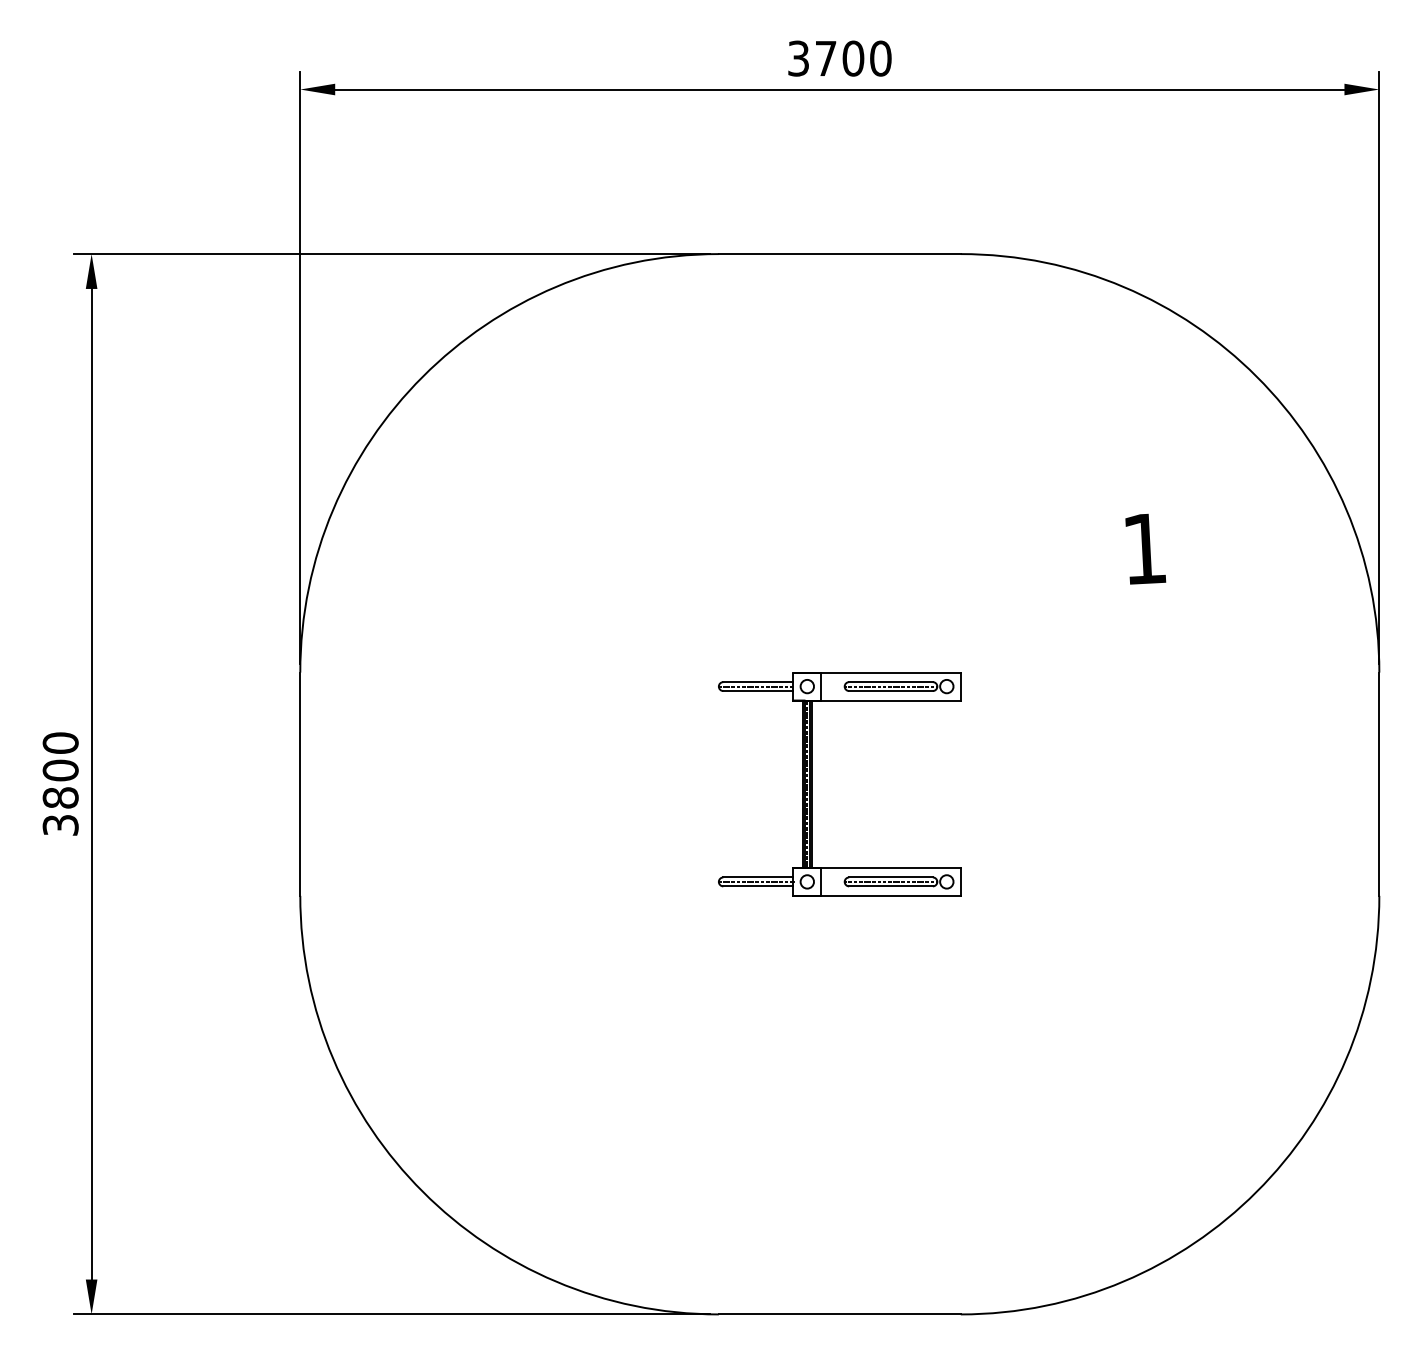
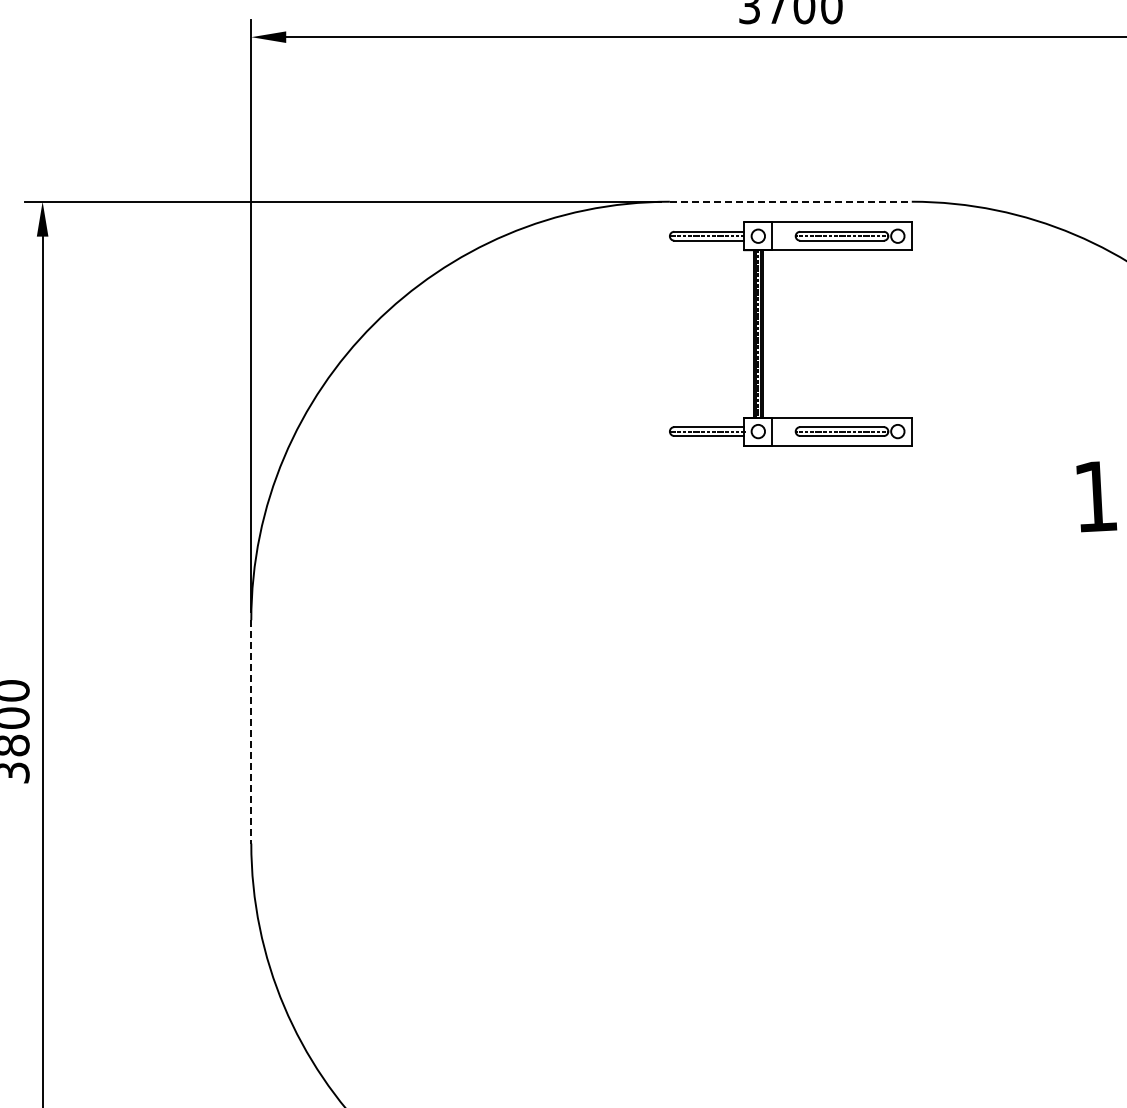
line: (839, 254) -> (790, 202), solid -> dashed
line: (300, 784) -> (251, 732), solid -> dashed
part: (812, 784) -> (763, 334), moved

